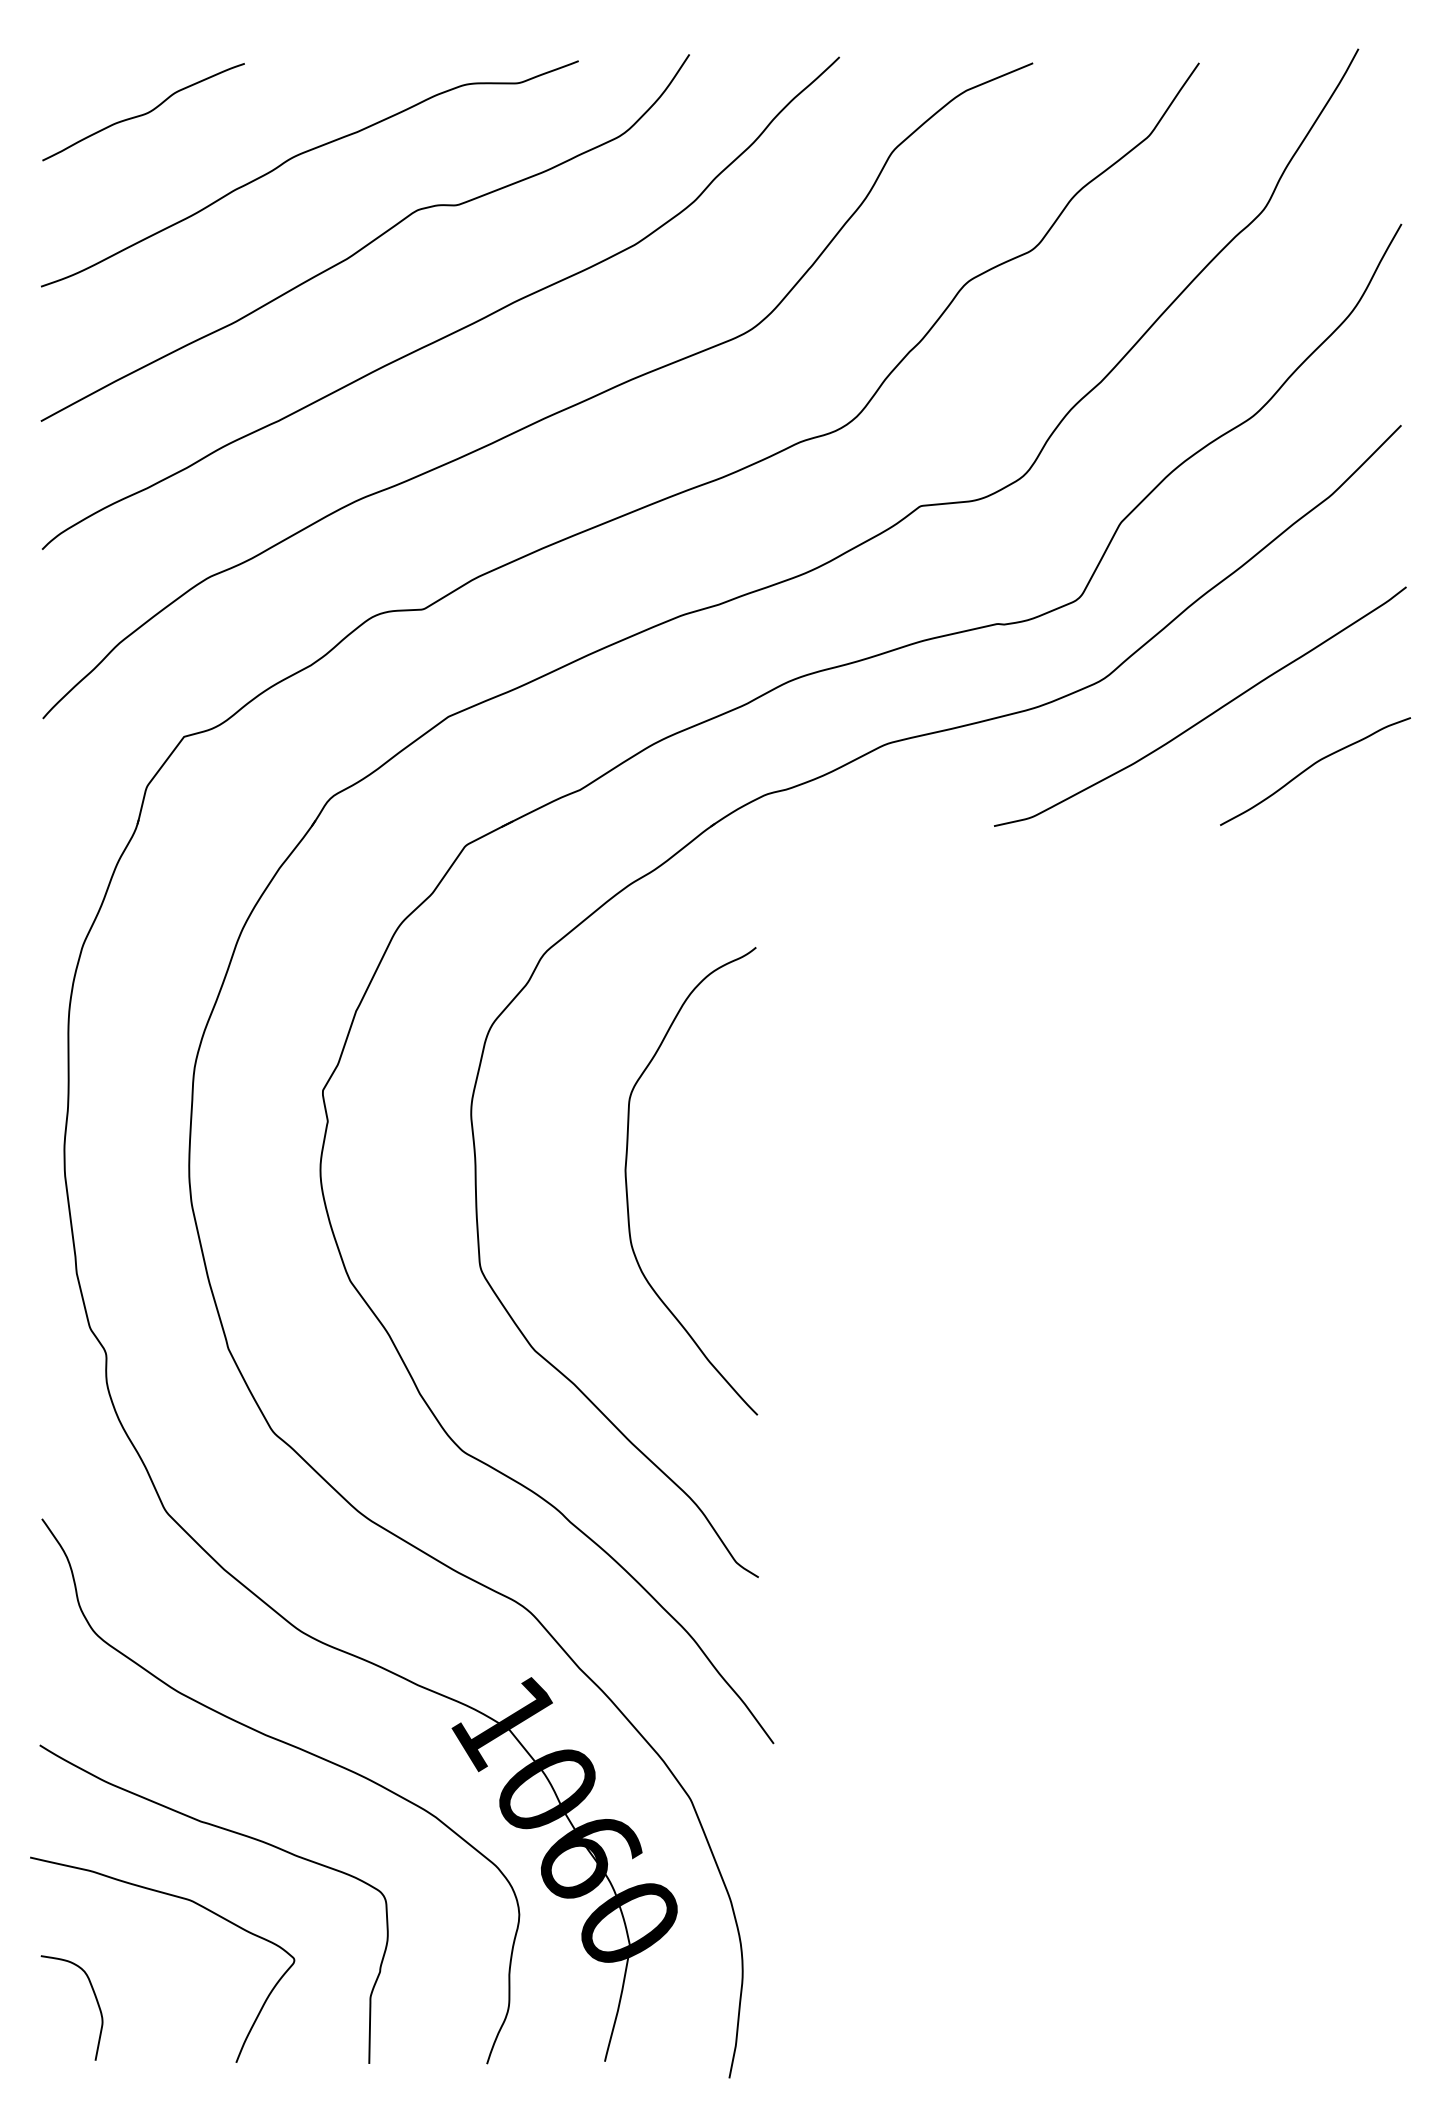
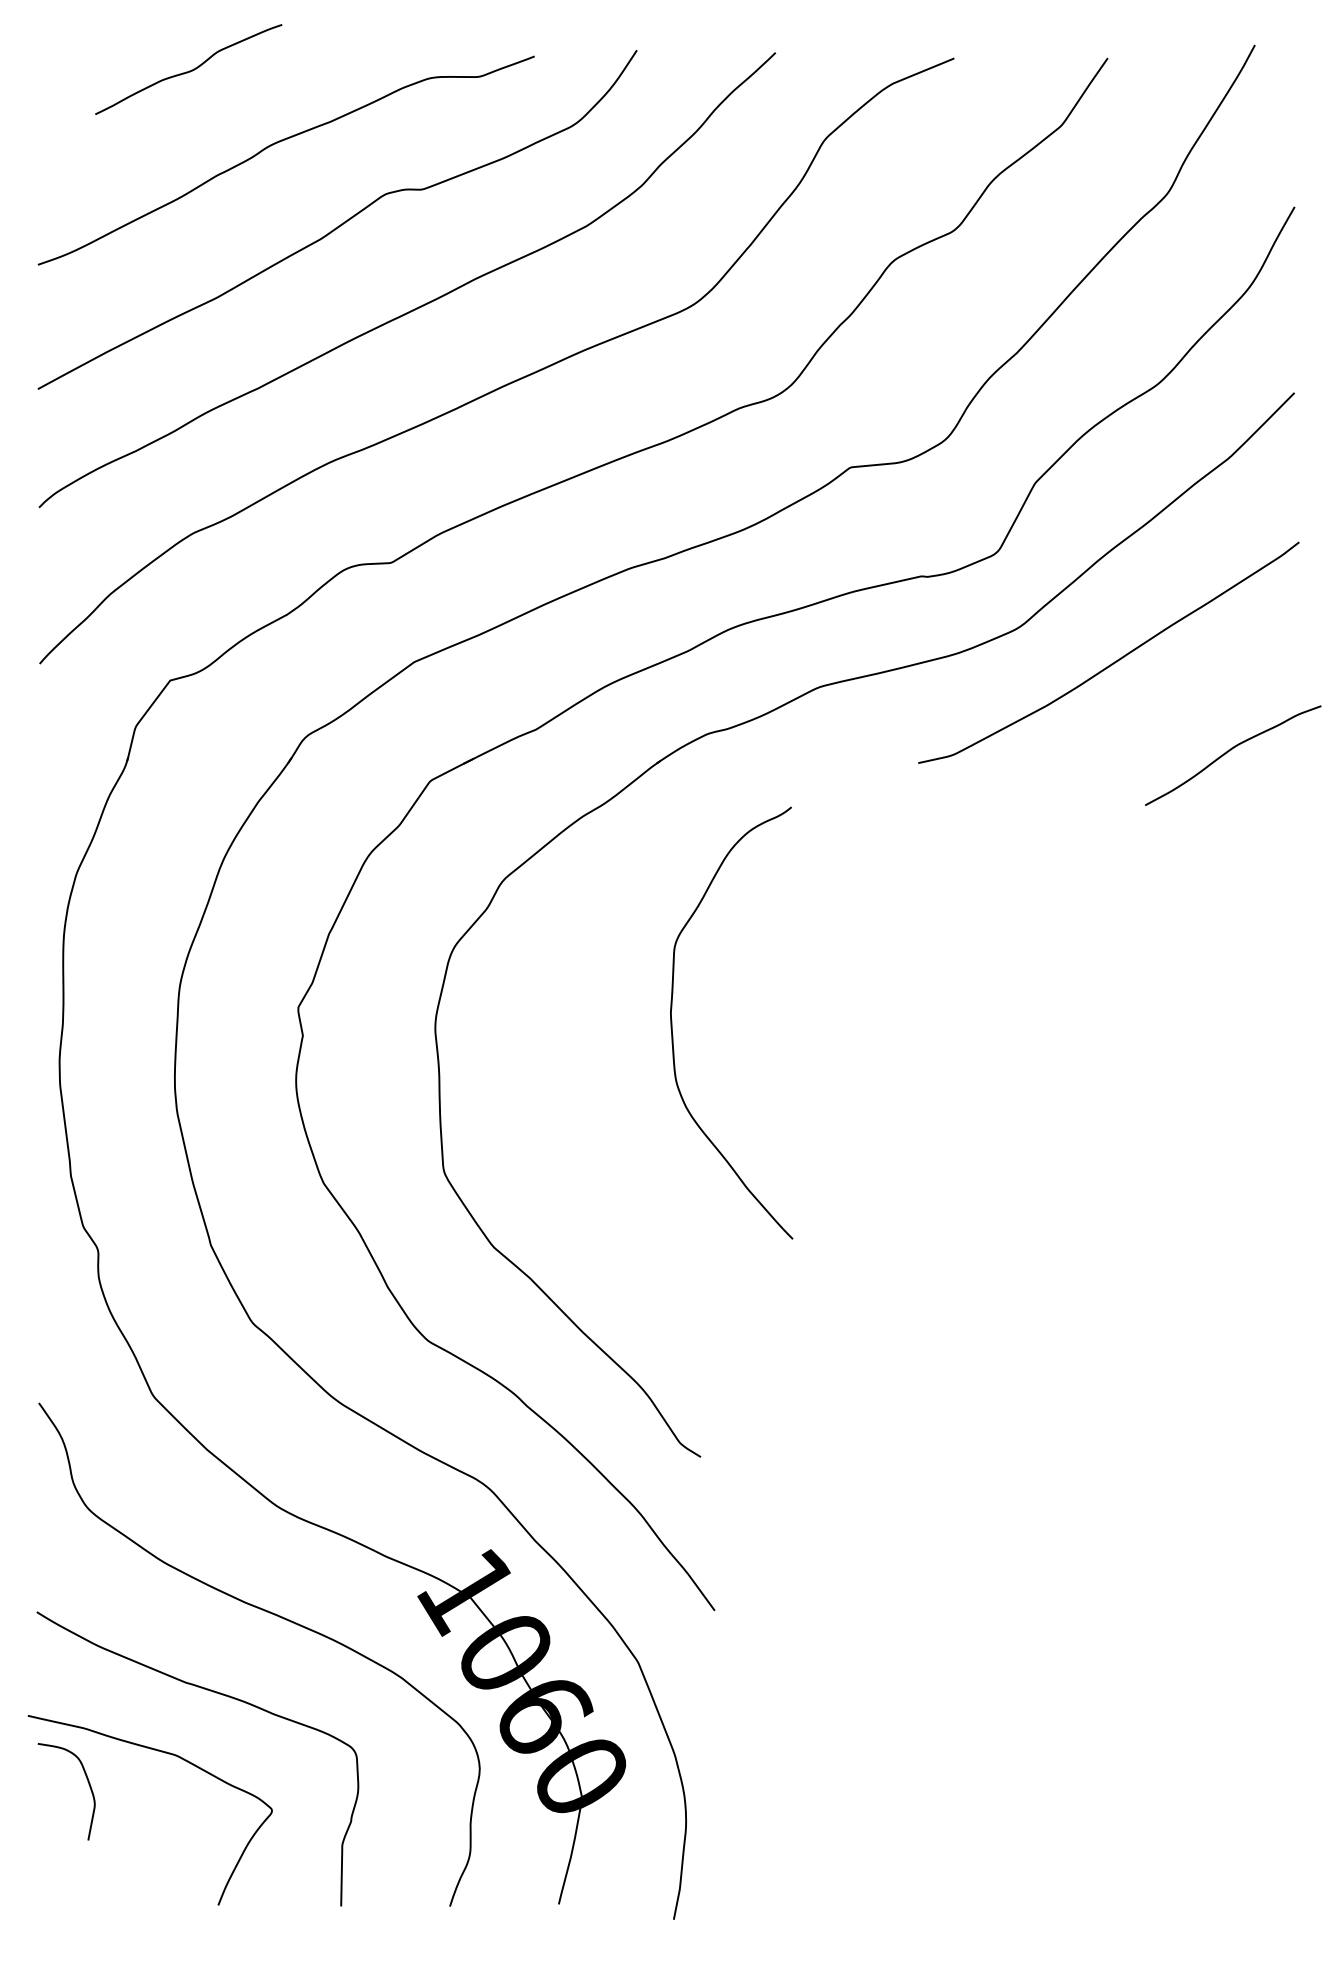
curve: (144, 113) -> (189, 70), moved
curve: (1313, 765) -> (1231, 750), moved
curve: (627, 1180) -> (672, 1022), moved
curve: (95, 2000) -> (88, 1784), moved

